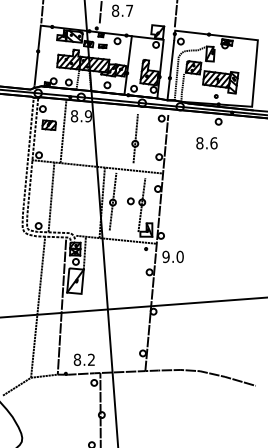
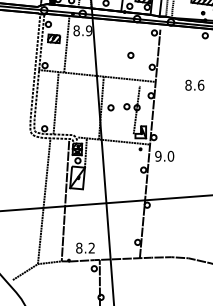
line: (135, 138) -> (131, 50), removed
text: (206, 143) -> (194, 85), moved
line: (112, 201) -> (110, 106), removed

